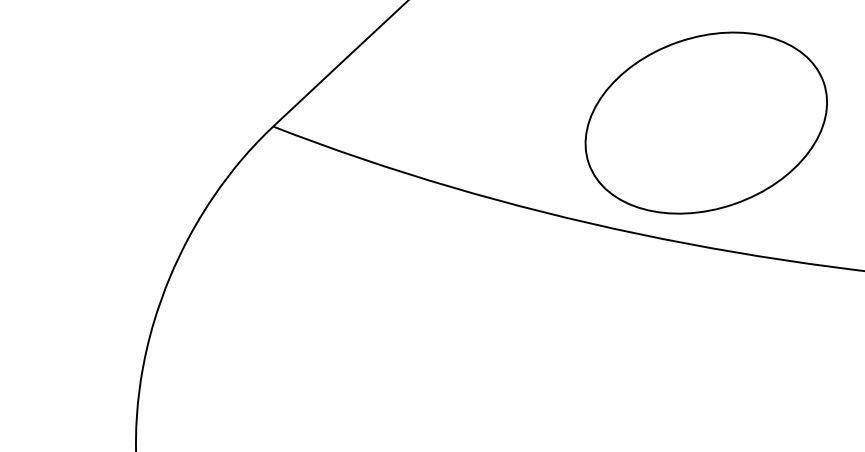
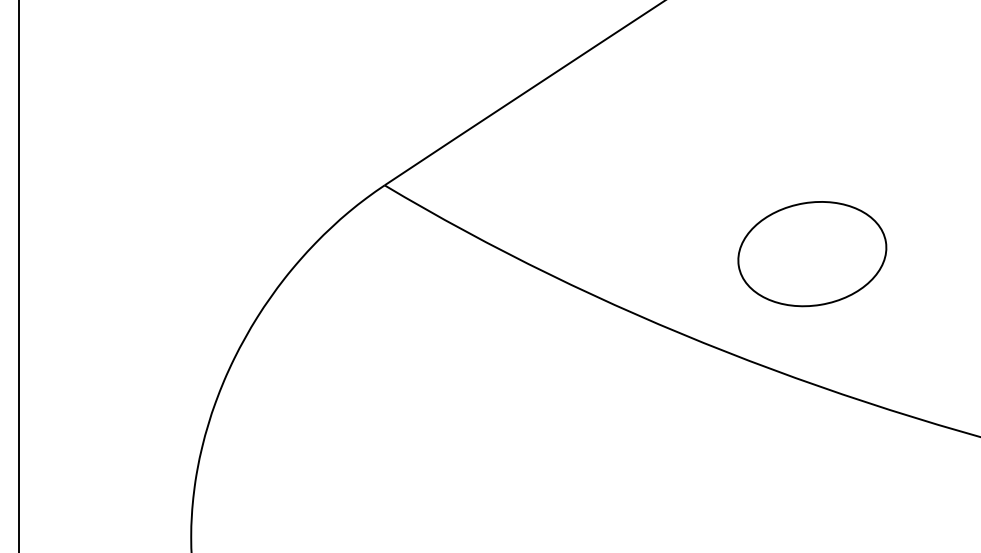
part: (706, 122) -> (812, 253), size x0.6

